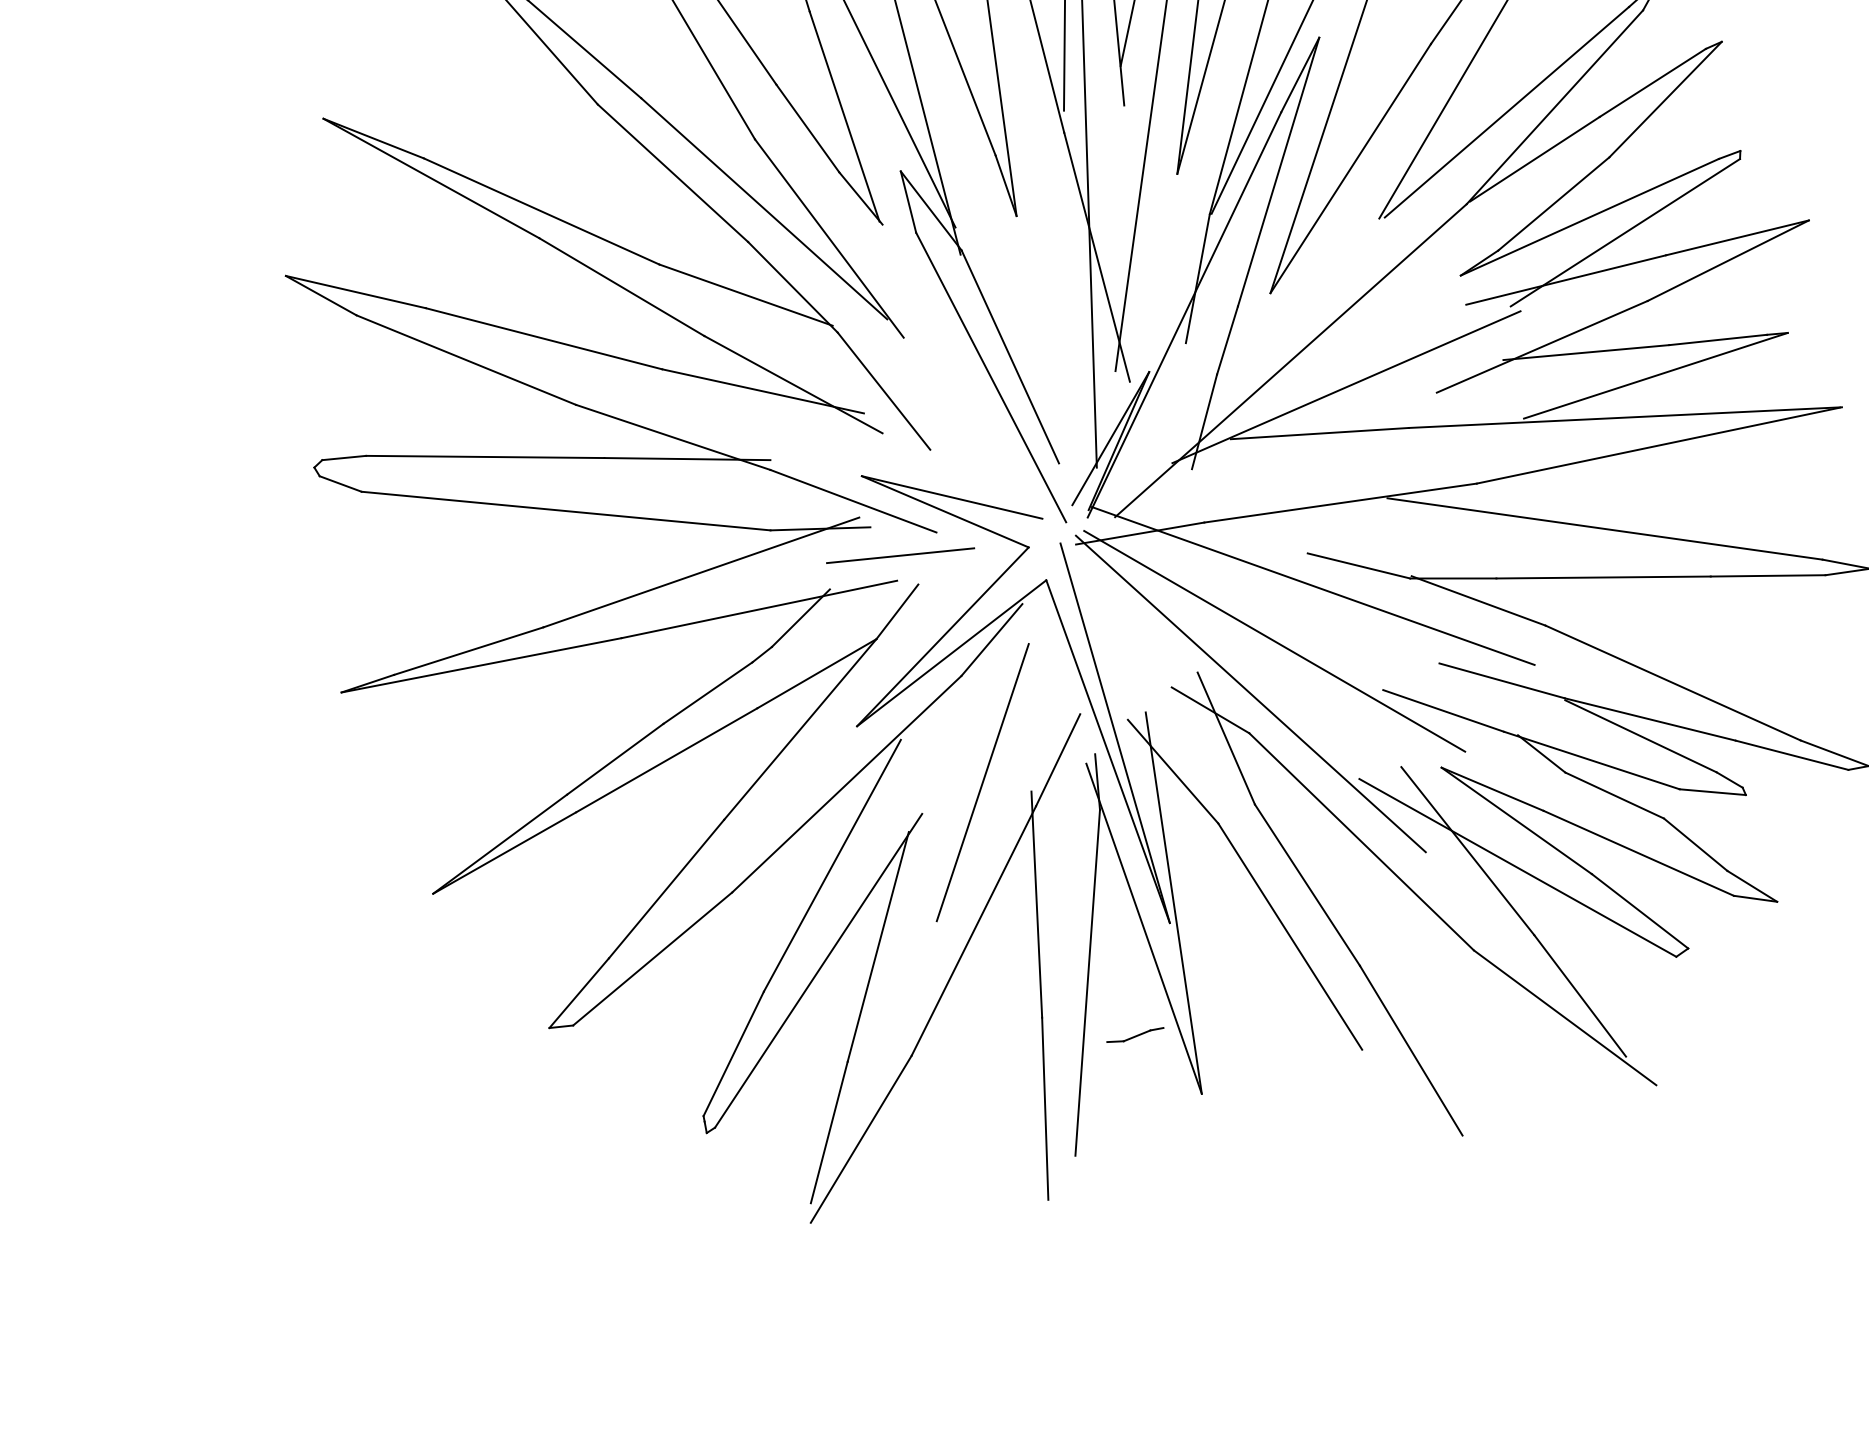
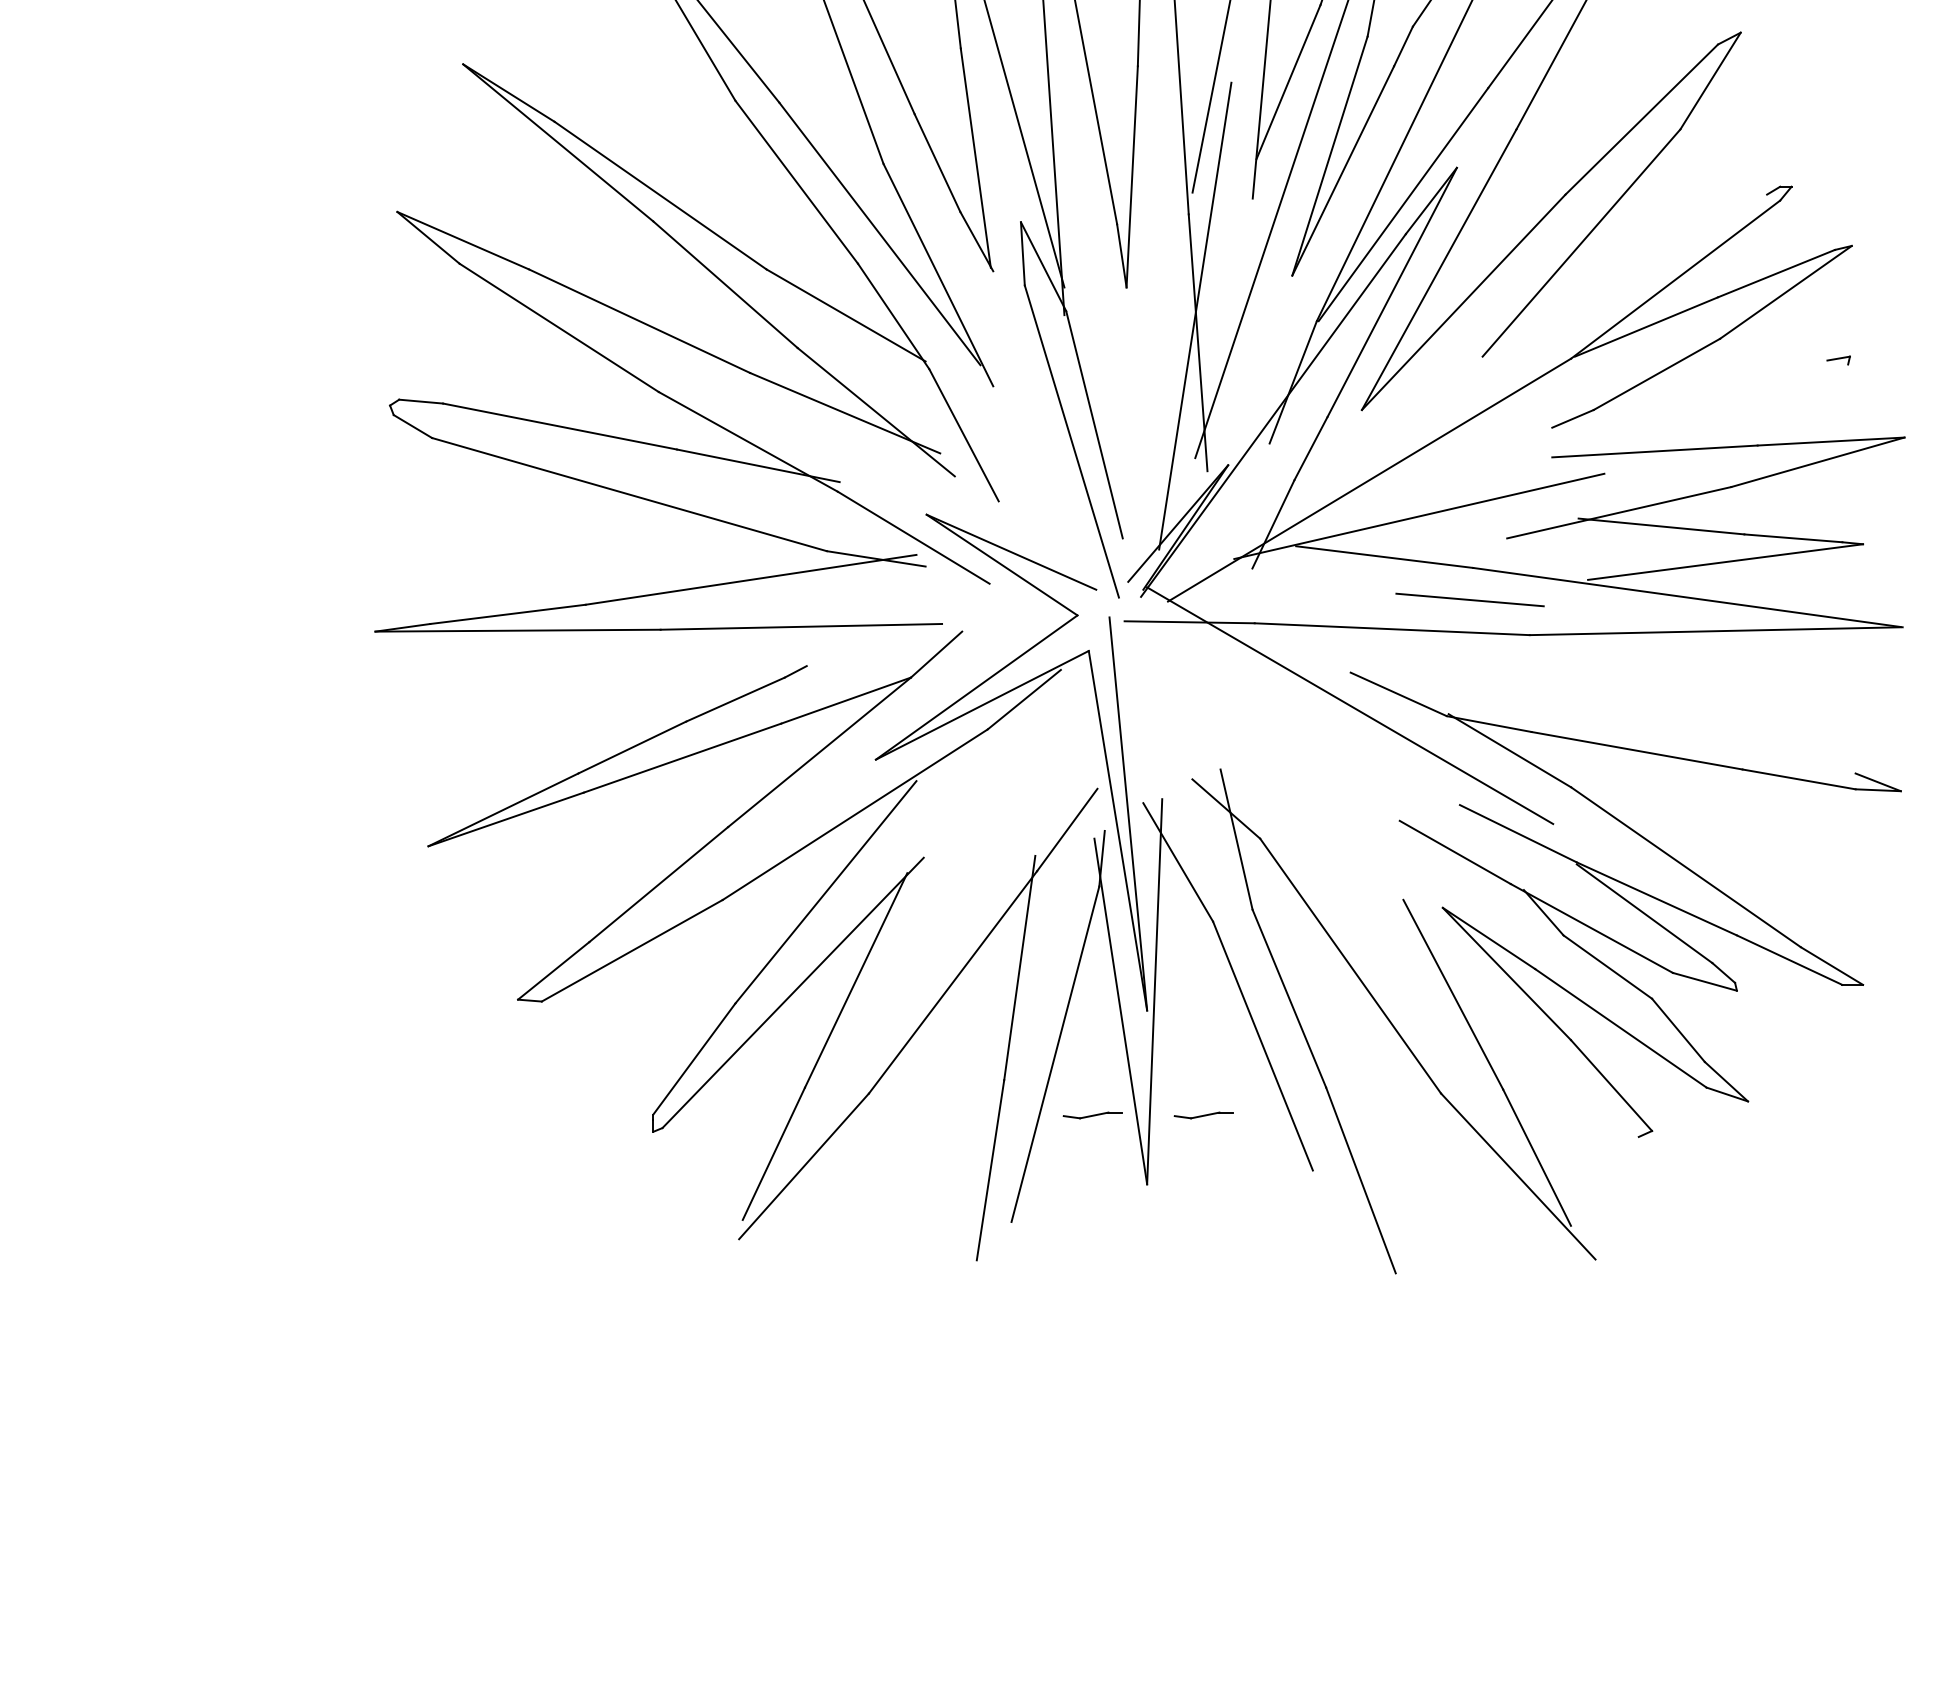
line: (1506, 112) -> (1627, 275), removed
line: (1589, 216) -> (1689, 393), removed
line: (1624, 232) -> (1721, 415), removed
line: (1605, 529) -> (1647, 703), removed
line: (899, 555) -> (1469, 599), moved
line: (800, 618) -> (840, 643), removed
line: (1274, 640) -> (1301, 752), removed
line: (1250, 694) -> (1268, 800), removed
line: (982, 782) -> (988, 837), removed
line: (1516, 867) -> (1498, 1019), removed
part: (1244, 1015) -> (1203, 1115), added

